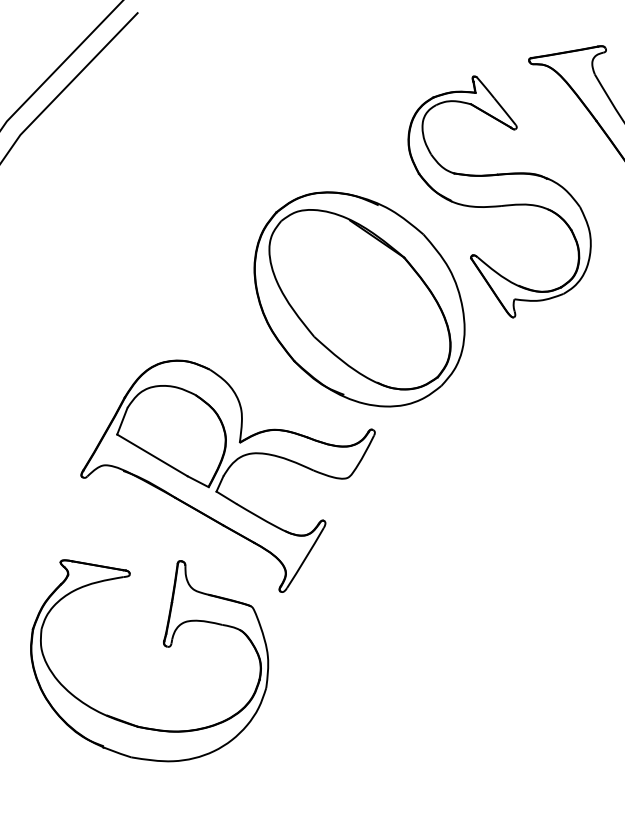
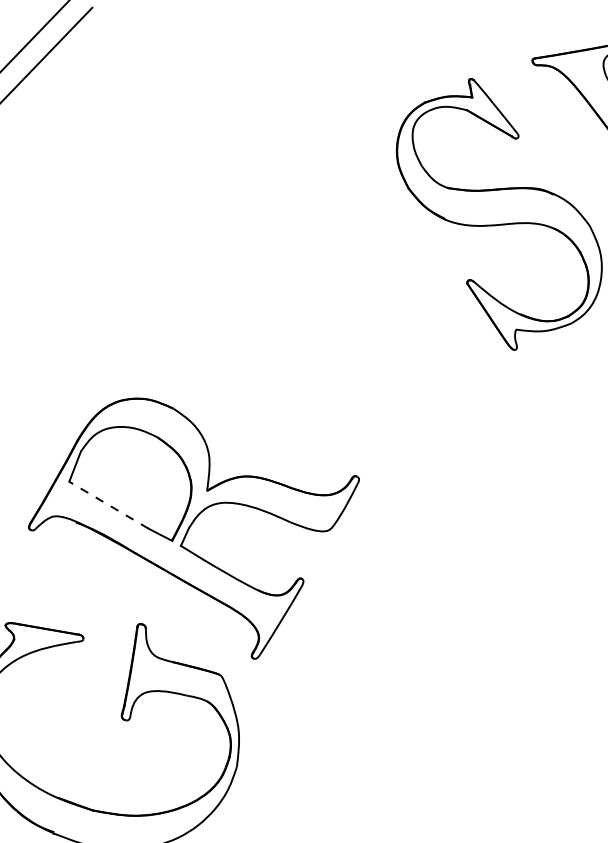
part: (359, 299) -> (341, 329), removed
line: (152, 455) -> (108, 505), solid -> dashed

